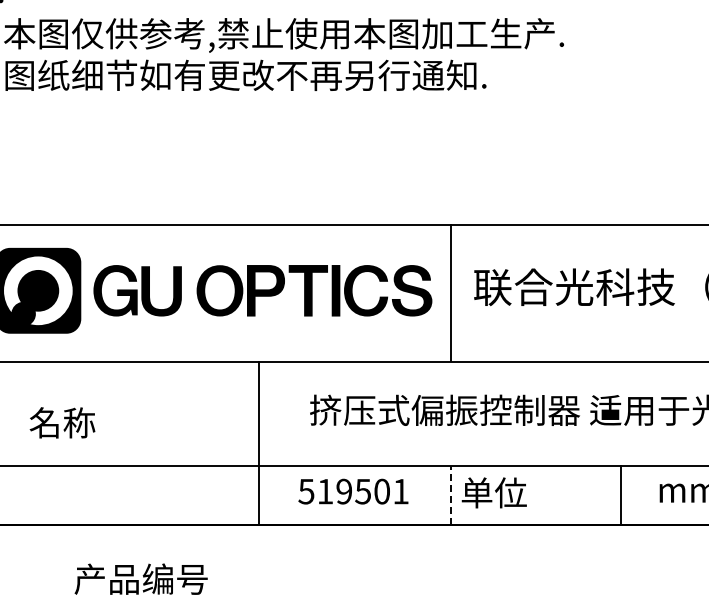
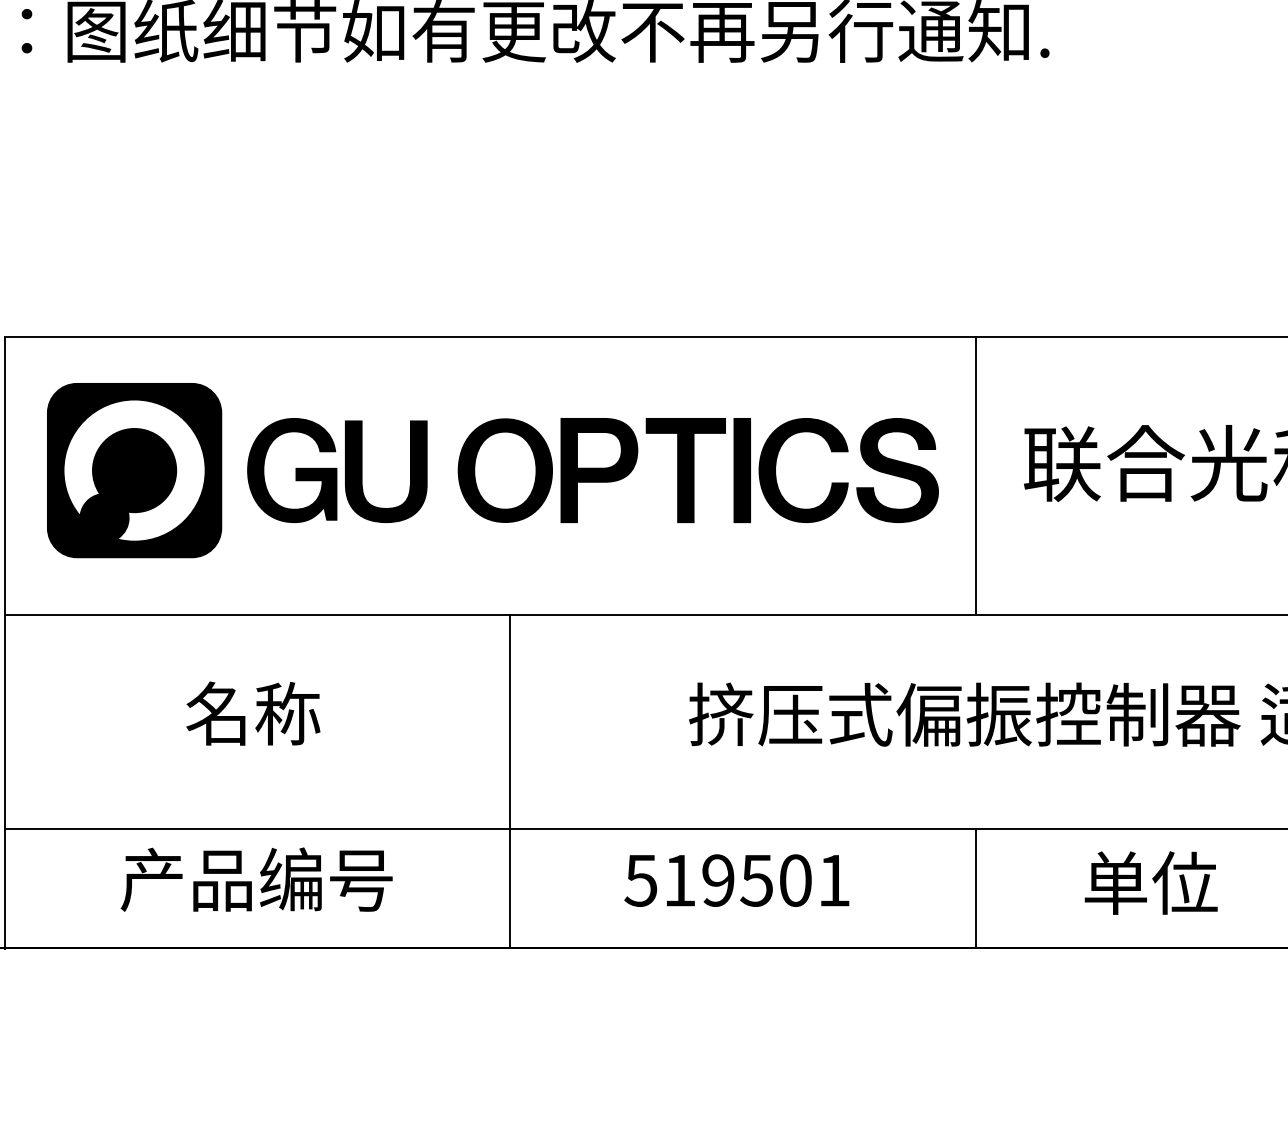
text: (62, 422) -> (253, 712), moved
line: (259, 442) -> (510, 780), moved
text: (353, 491) -> (737, 880), moved
text: (493, 492) -> (1149, 882), moved
line: (450, 495) -> (975, 888), dashed -> solid
text: (140, 578) -> (255, 878), moved

